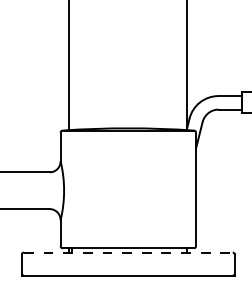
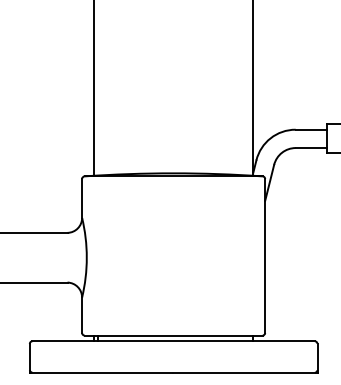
line: (128, 252) -> (173, 341), dashed -> solid

